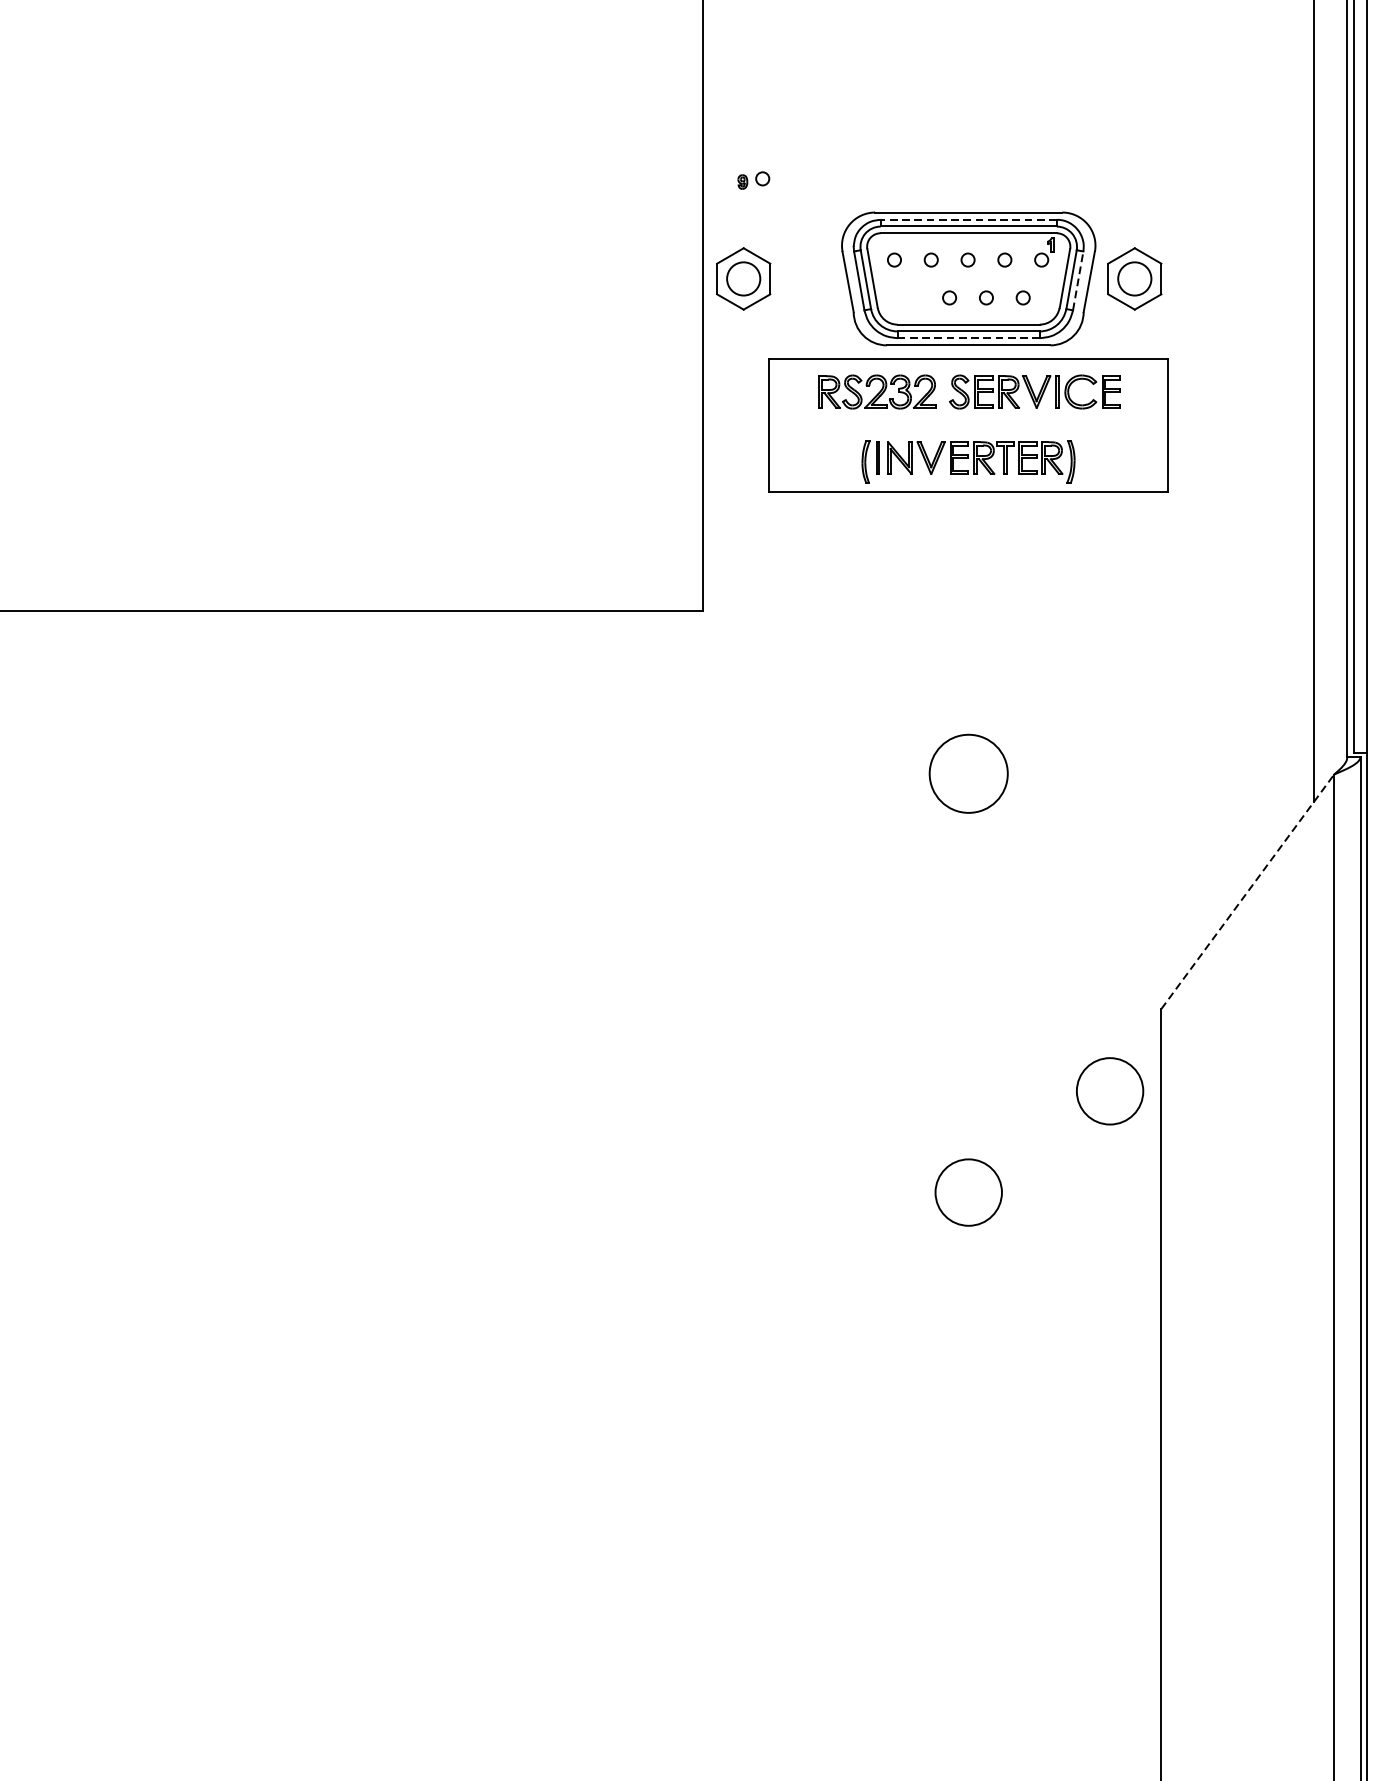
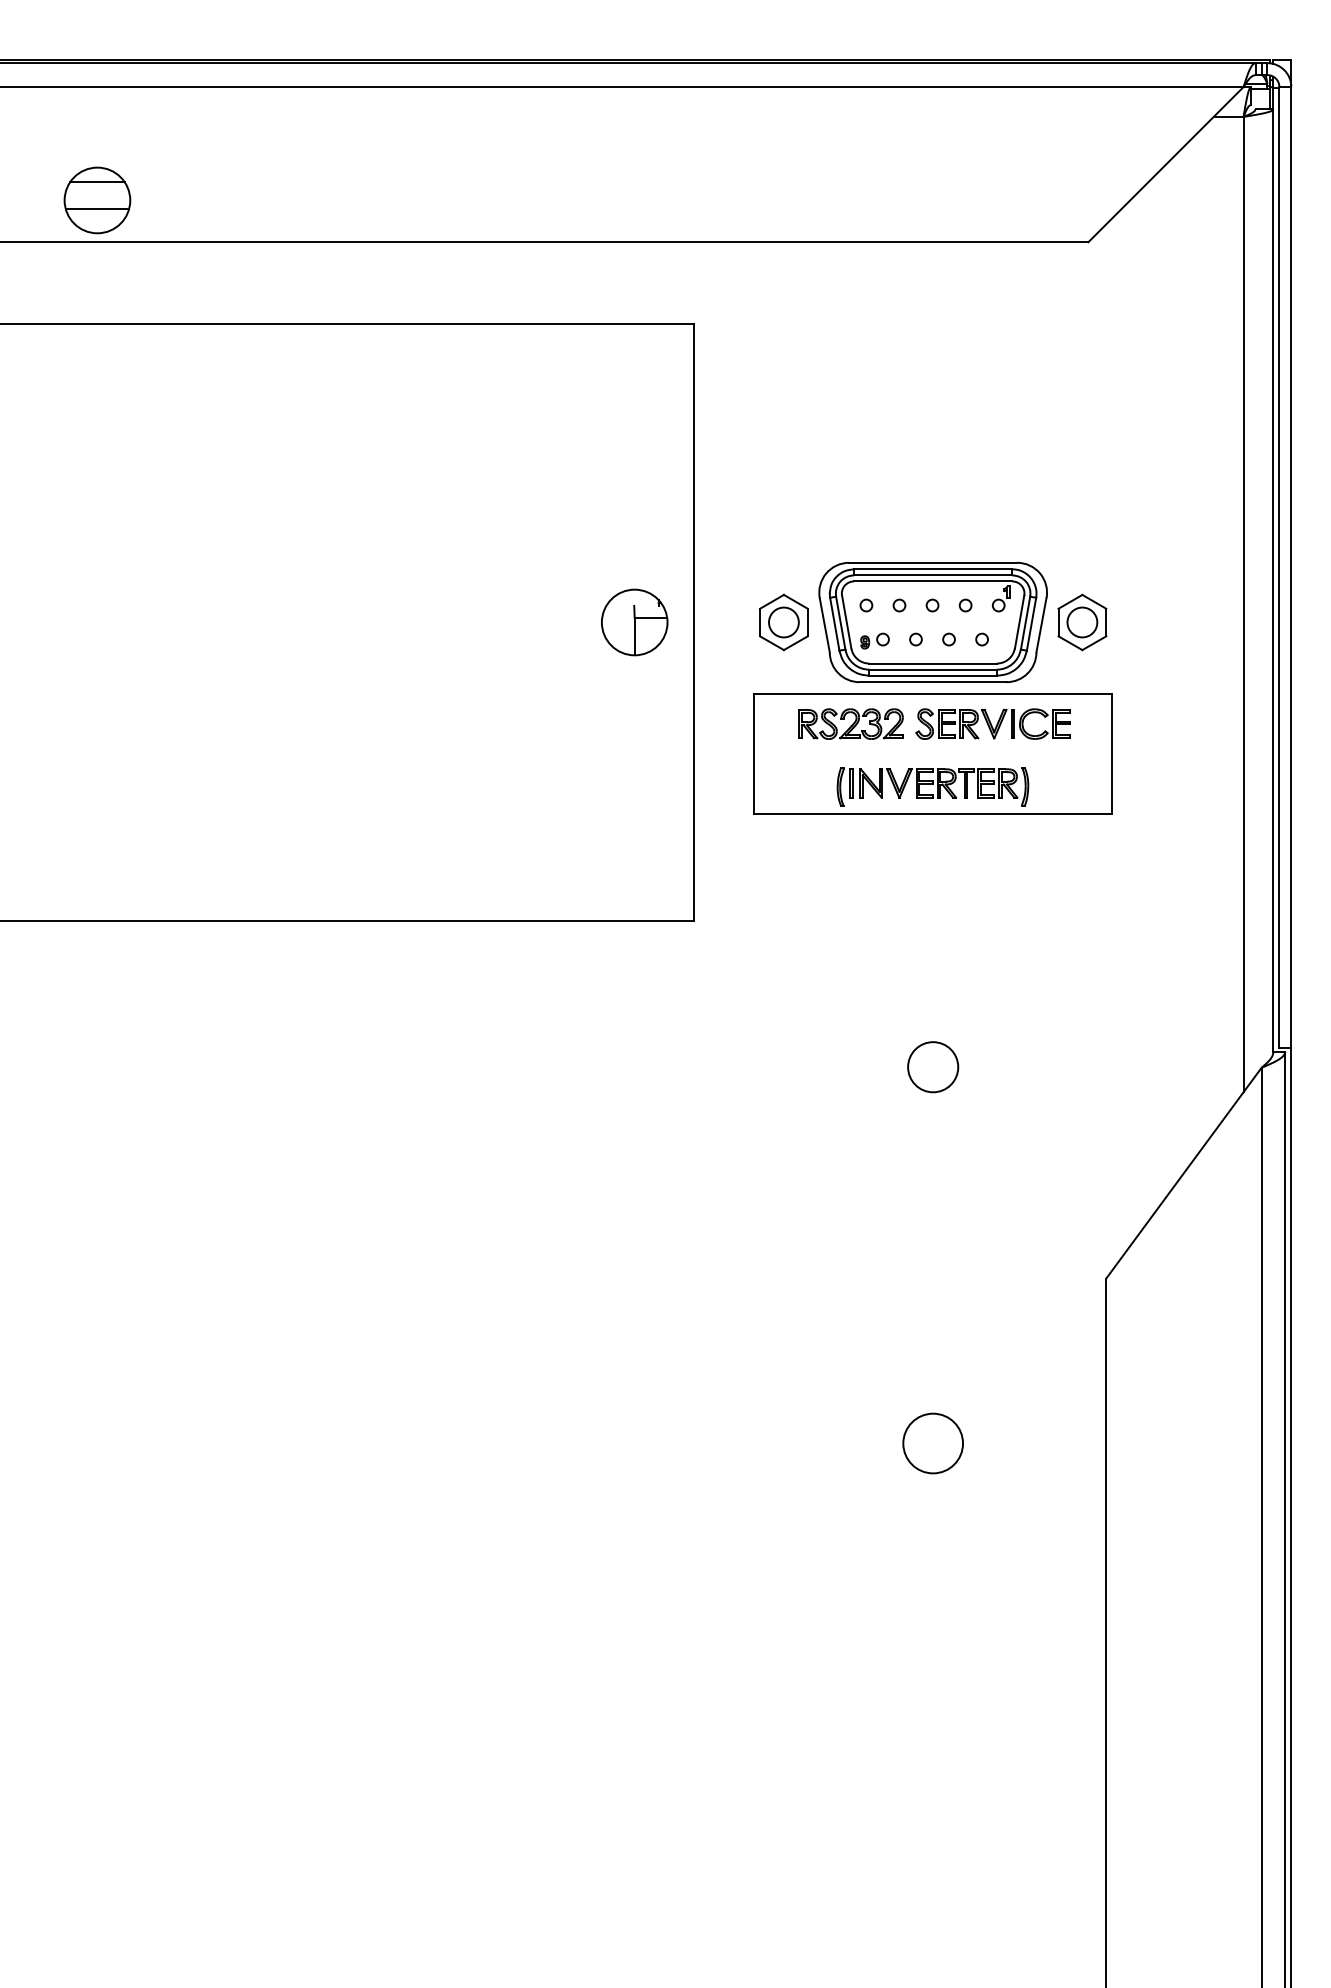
part: (753, 179) -> (874, 640), moved
line: (968, 219) -> (932, 569), dashed -> solid
part: (636, 278) -> (634, 622), added
part: (743, 278) -> (783, 622), moved
line: (1078, 281) -> (1031, 624), dashed -> solid
line: (969, 337) -> (933, 675), dashed -> solid
circle: (969, 774) -> (933, 1067), size x0.71
line: (1247, 892) -> (1183, 1173), dashed -> solid
circle: (1109, 1091) -> (1059, 1352), removed

